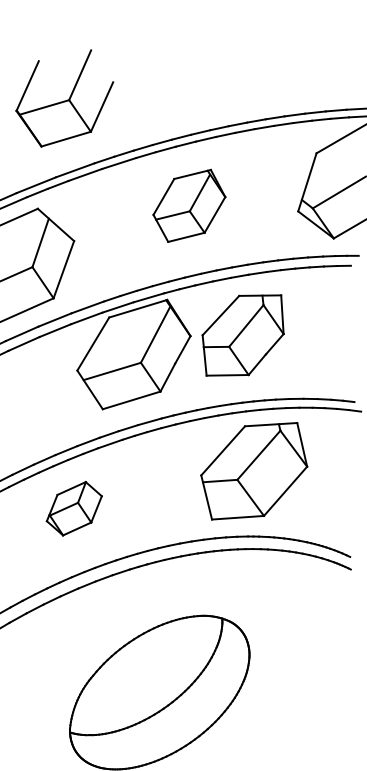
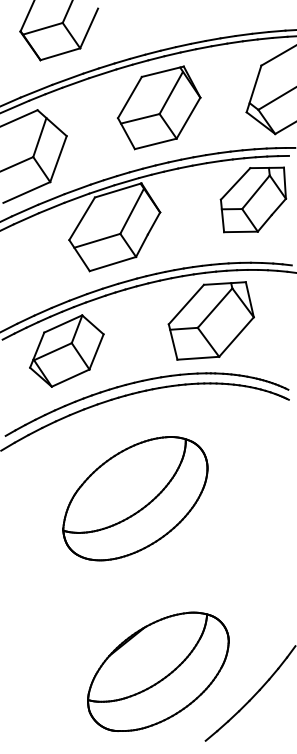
part: (189, 205) -> (159, 107), size x1.43
part: (243, 334) -> (253, 199), moved
part: (73, 508) -> (66, 350), size x1.67

